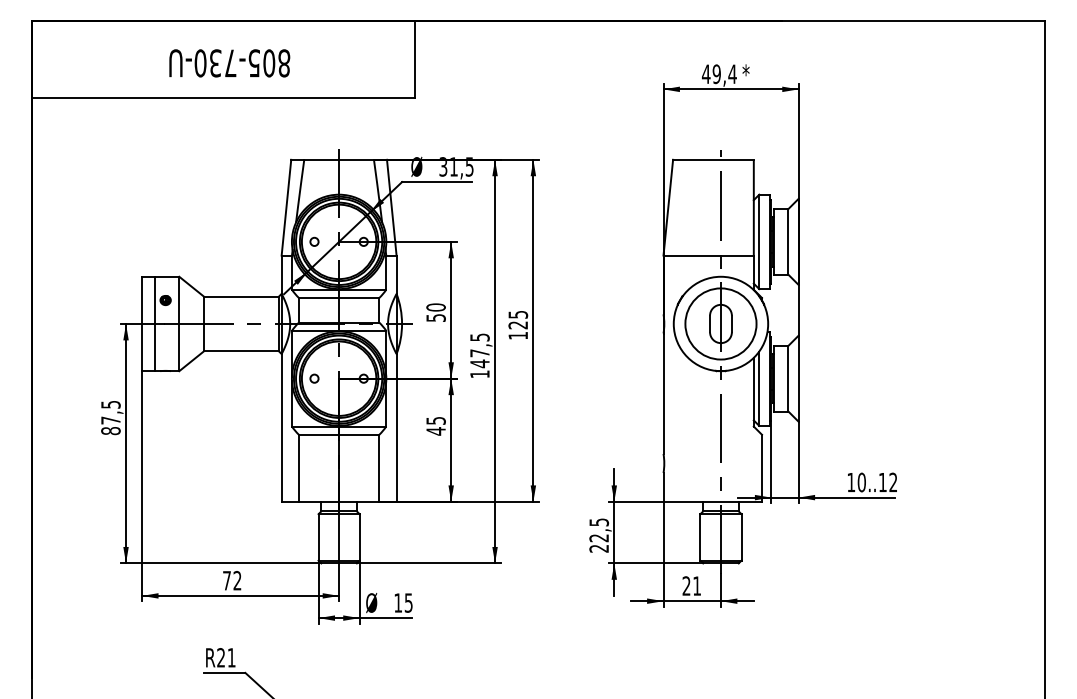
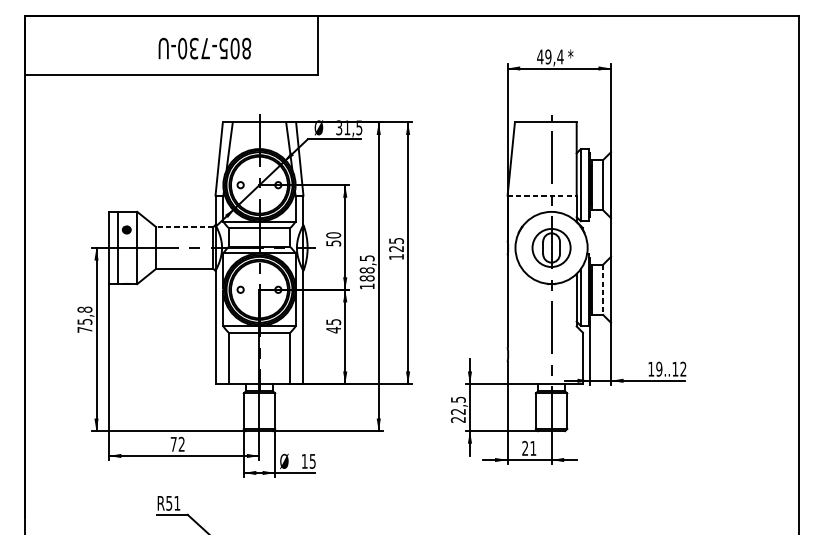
text: (229, 63) -> (204, 48), moved
line: (709, 255) -> (542, 195), solid -> dashed
line: (240, 296) -> (184, 226), solid -> dashed
circle: (720, 323) -> (551, 247), size x0.7
text: (479, 358) -> (366, 274), 147,5 -> 188,5
line: (788, 378) -> (603, 289), solid -> dashed
text: (110, 417) -> (84, 319), 87,5 -> 75,8
text: (861, 482) -> (659, 369), 10..12 -> 19..12
text: (220, 657) -> (168, 503), R21 -> R51

